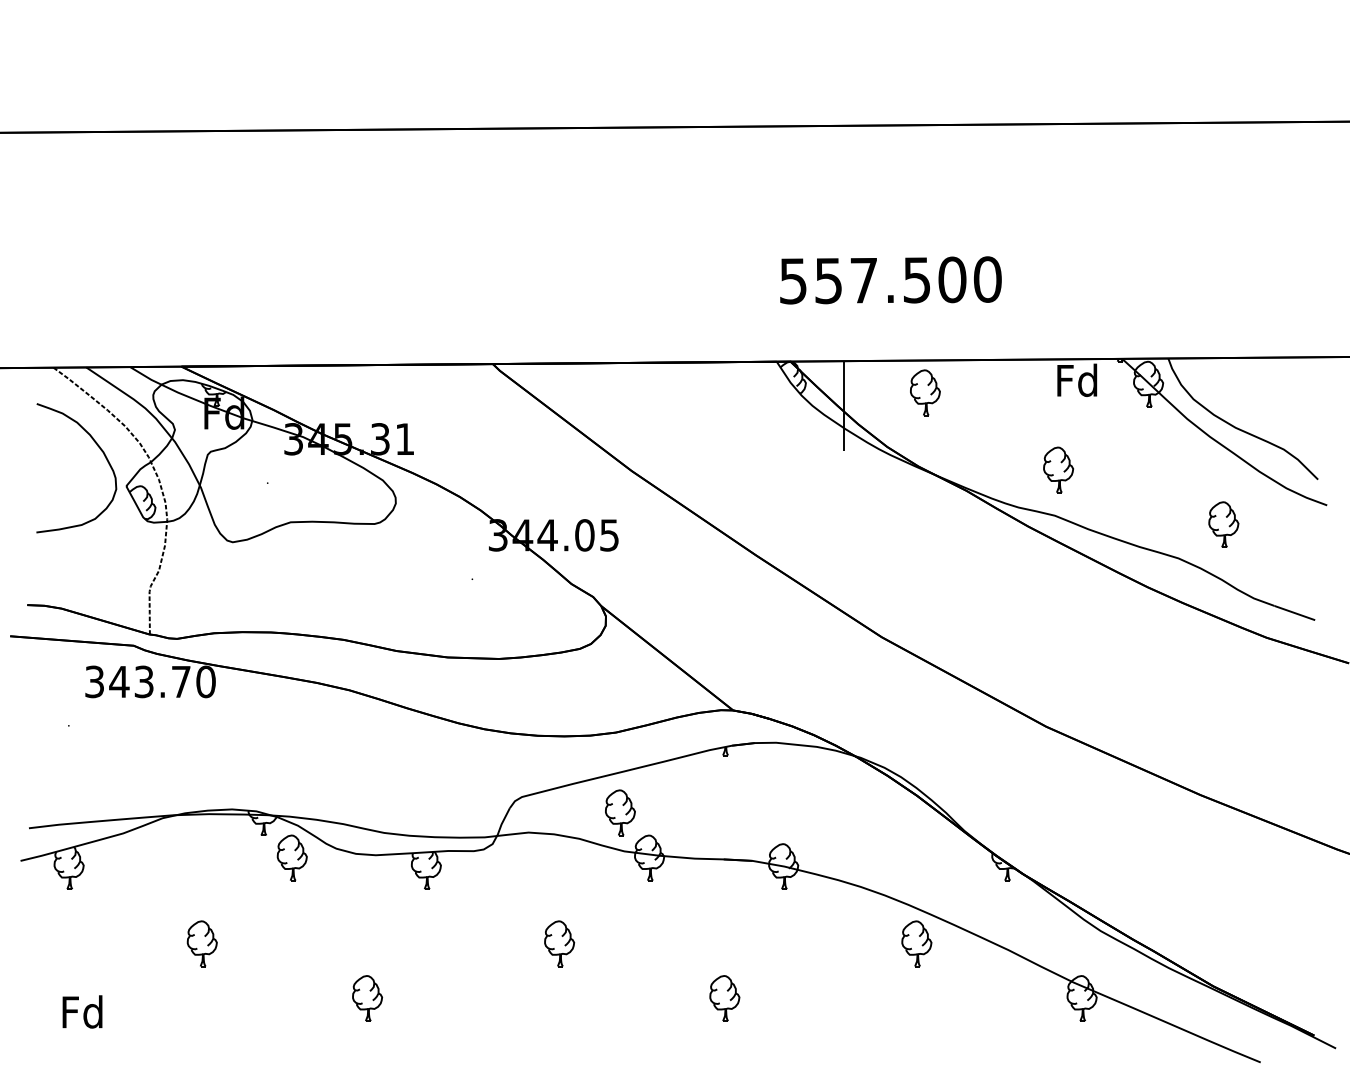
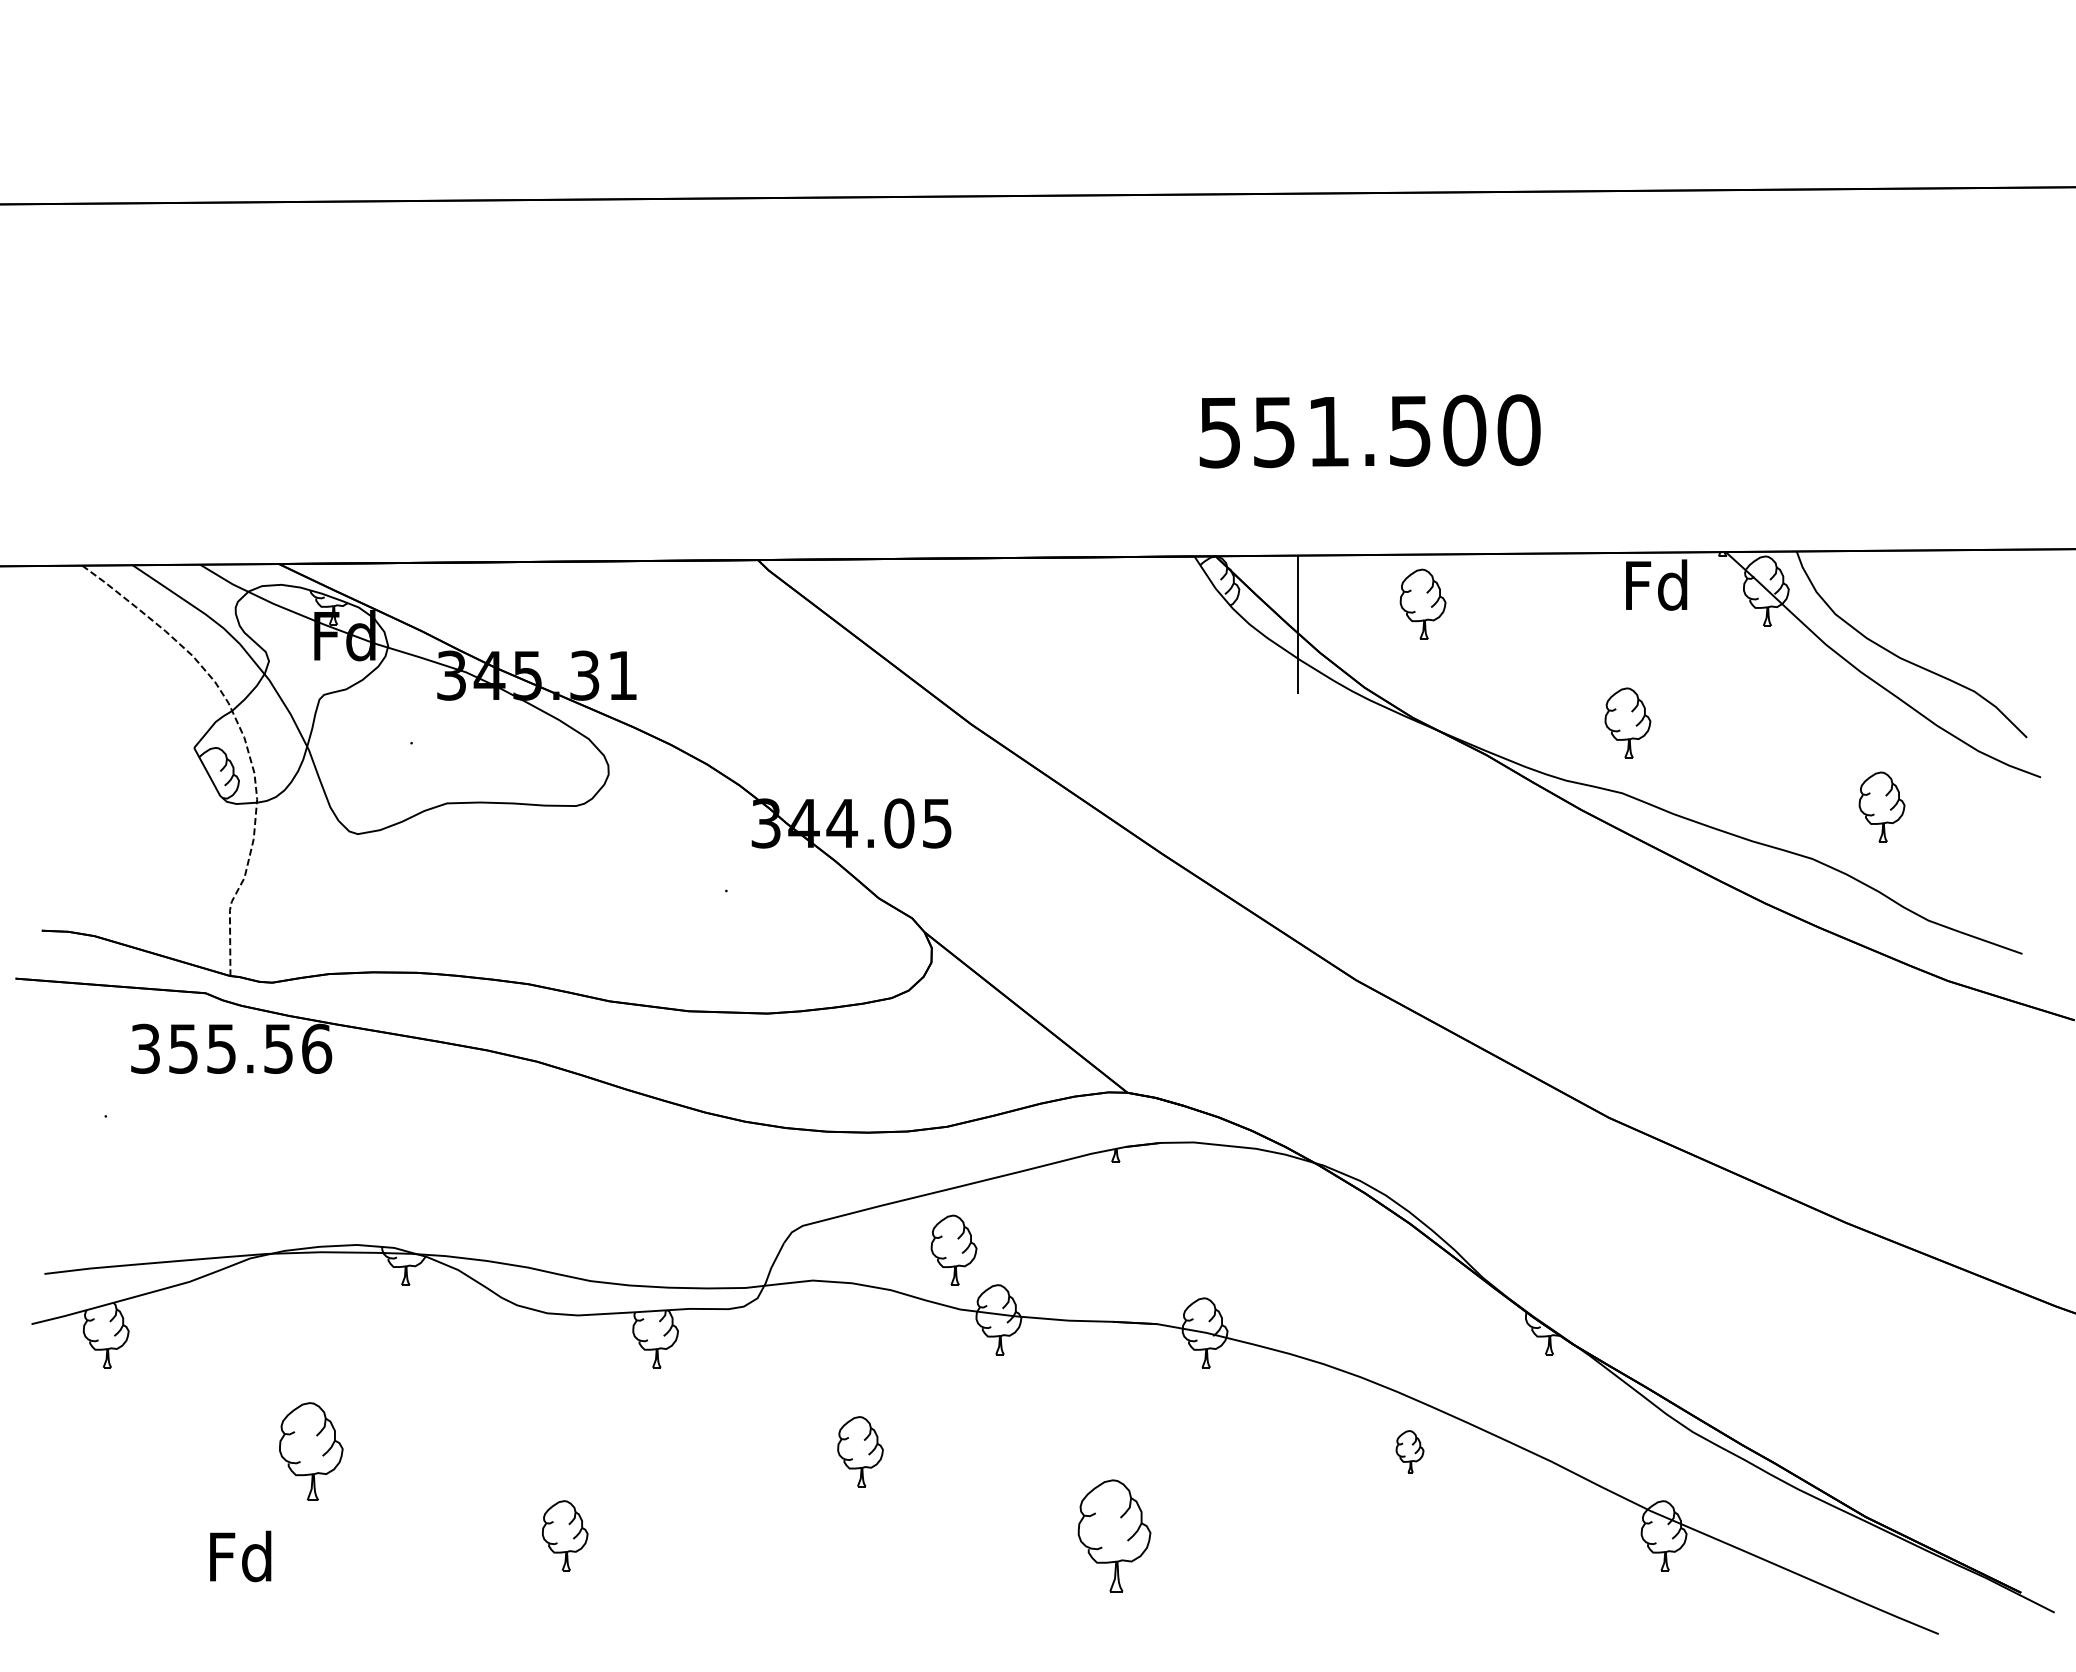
text: (863, 280) -> (1327, 431), 557.500 -> 551.500
curve: (100, 450) -> (154, 692), removed
text: (162, 681) -> (249, 1048), 343.70 -> 355.56
part: (291, 857) -> (448, 1318), removed
part: (201, 943) -> (309, 1451), size x1.4
part: (916, 943) -> (1409, 1451), size x0.6
part: (724, 998) -> (1114, 1535), size x1.6
text: (82, 1011) -> (240, 1555), moved

